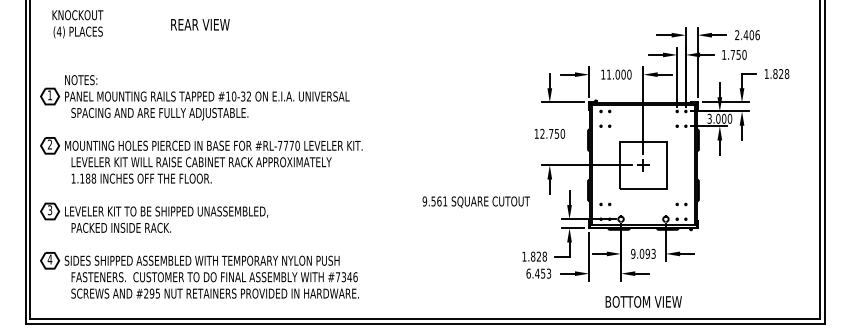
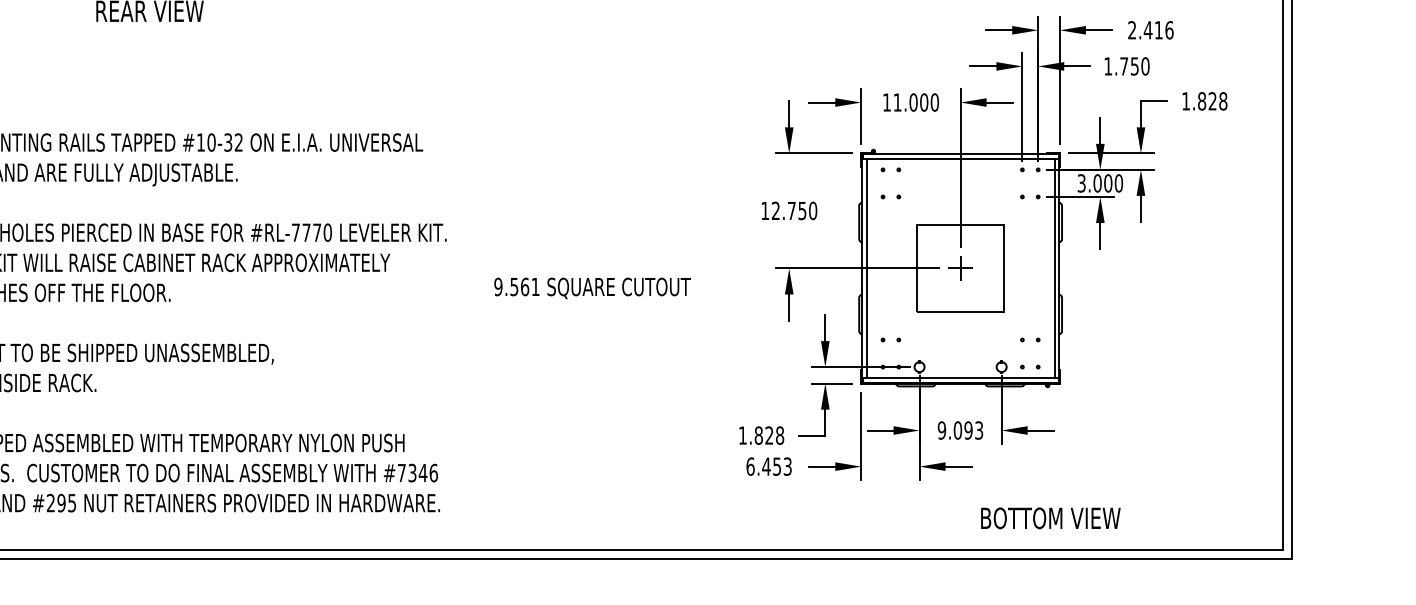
text: (751, 35) -> (1158, 30), 2.406 -> 2.416
text: (475, 202) -> (591, 288), moved
text: (643, 301) -> (1050, 517), moved

